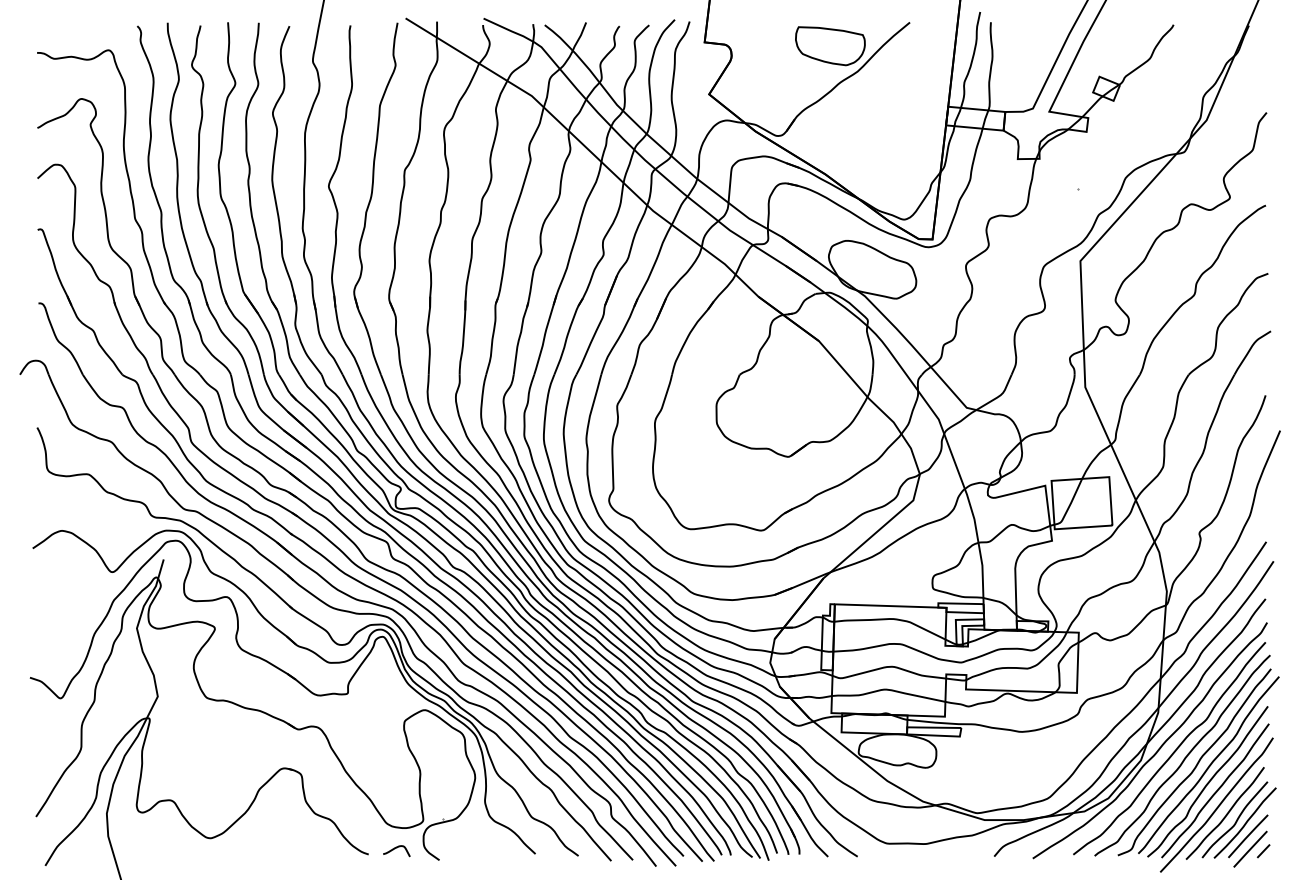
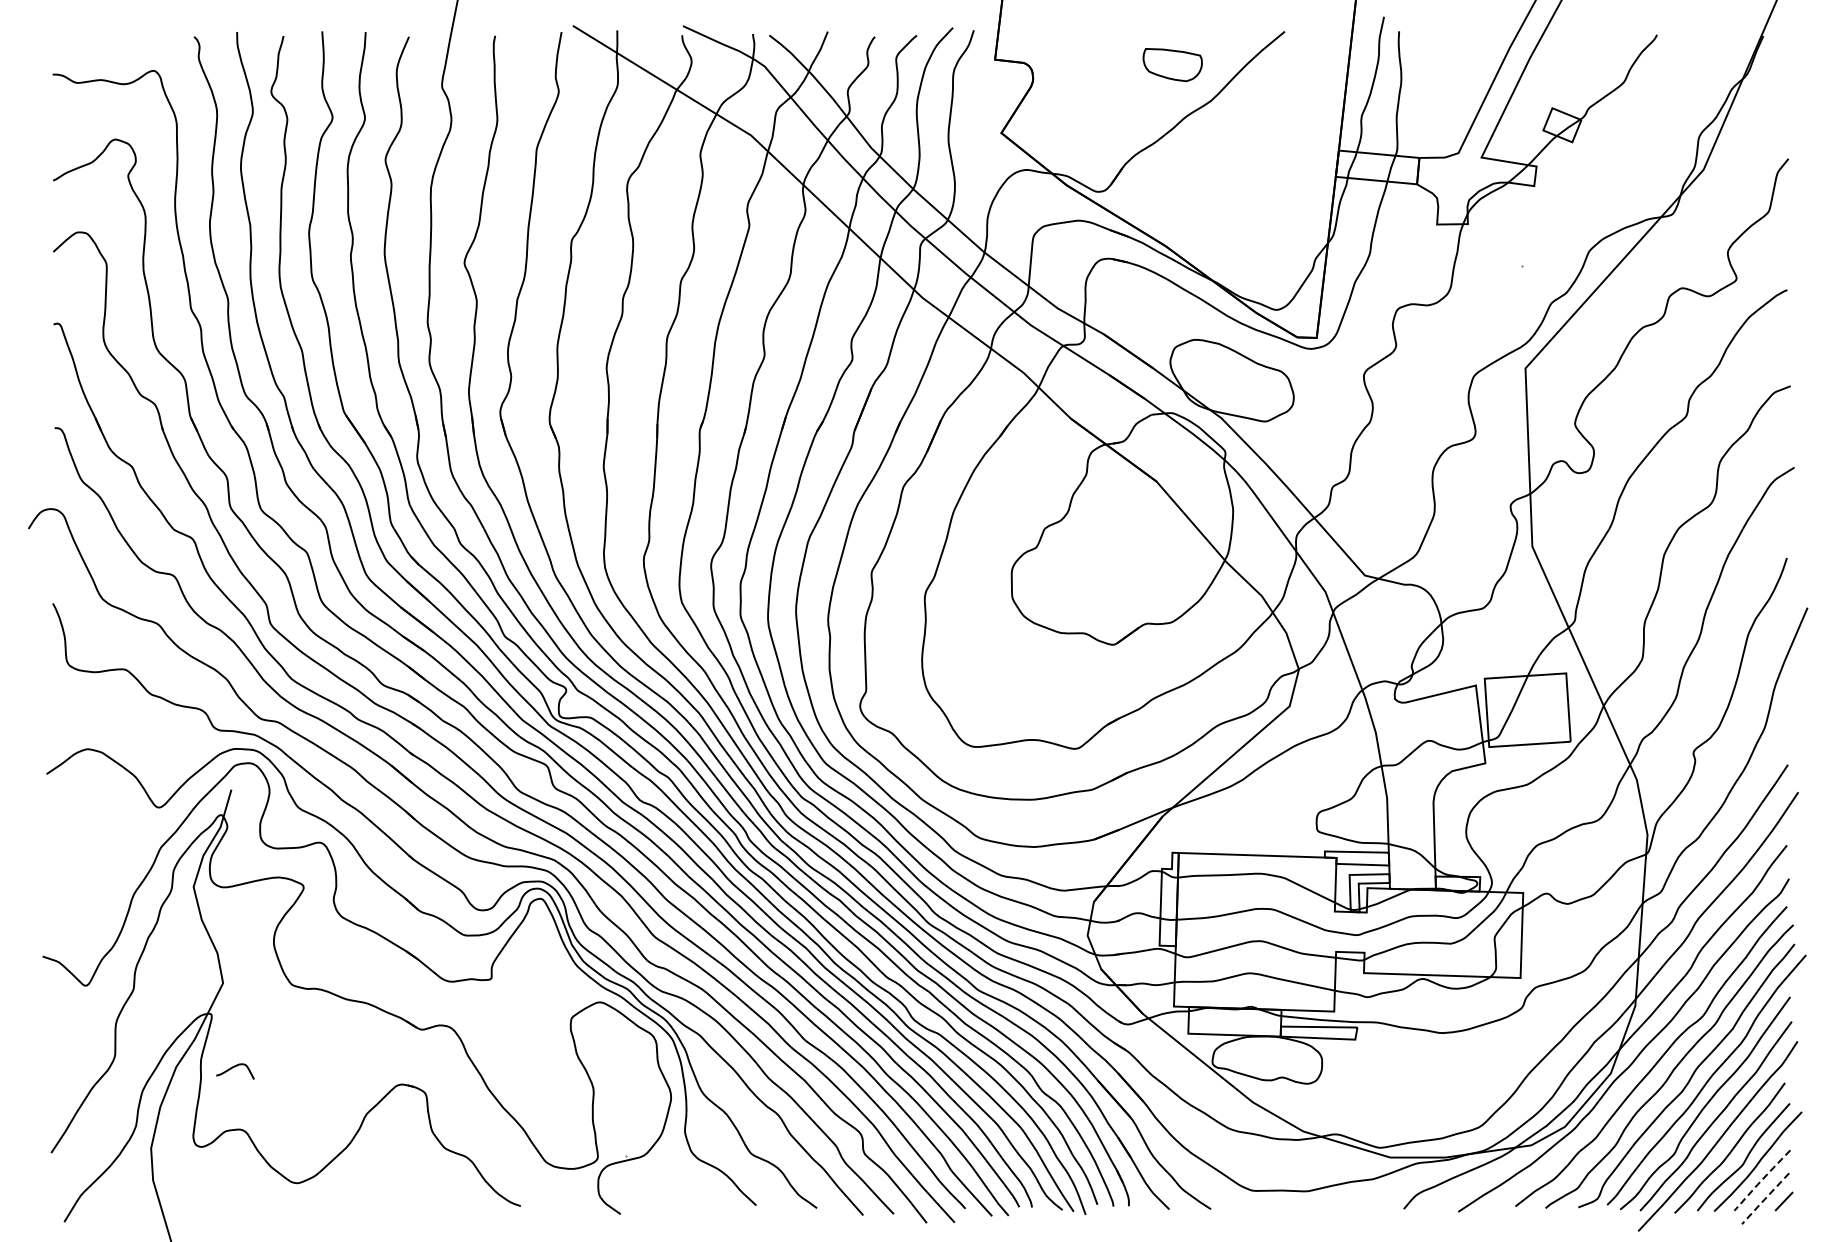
part: (830, 45) -> (1172, 64), size x0.6
line: (1247, 836) -> (1761, 1180), solid -> dashed
curve: (396, 848) -> (235, 1067), moved
line: (1249, 849) -> (1764, 1199), solid -> dashed

